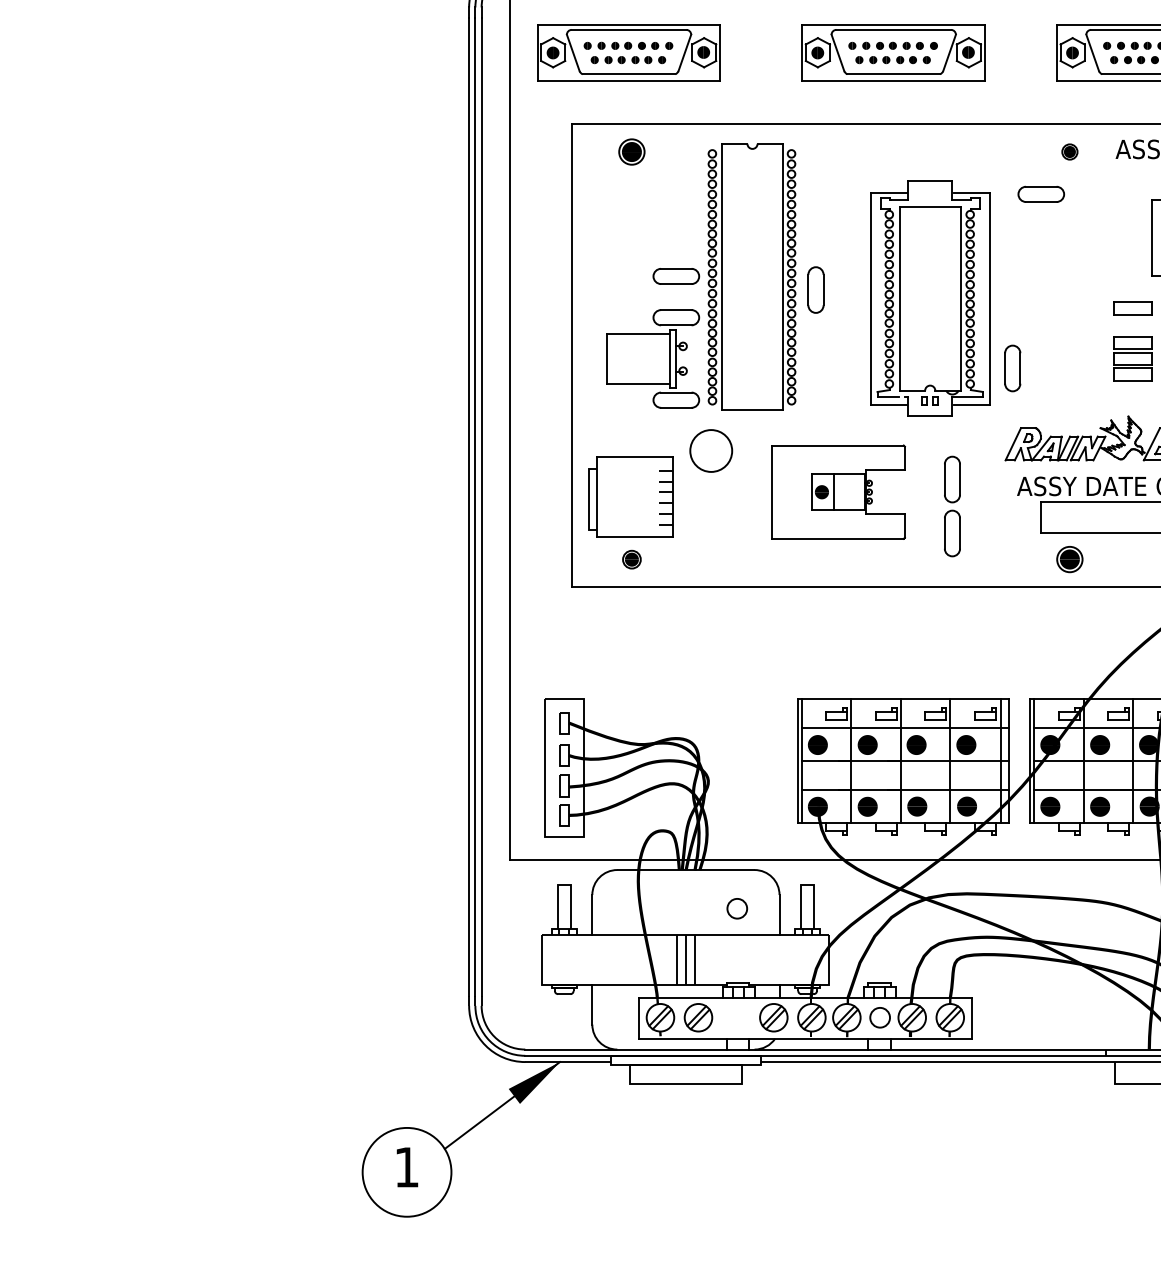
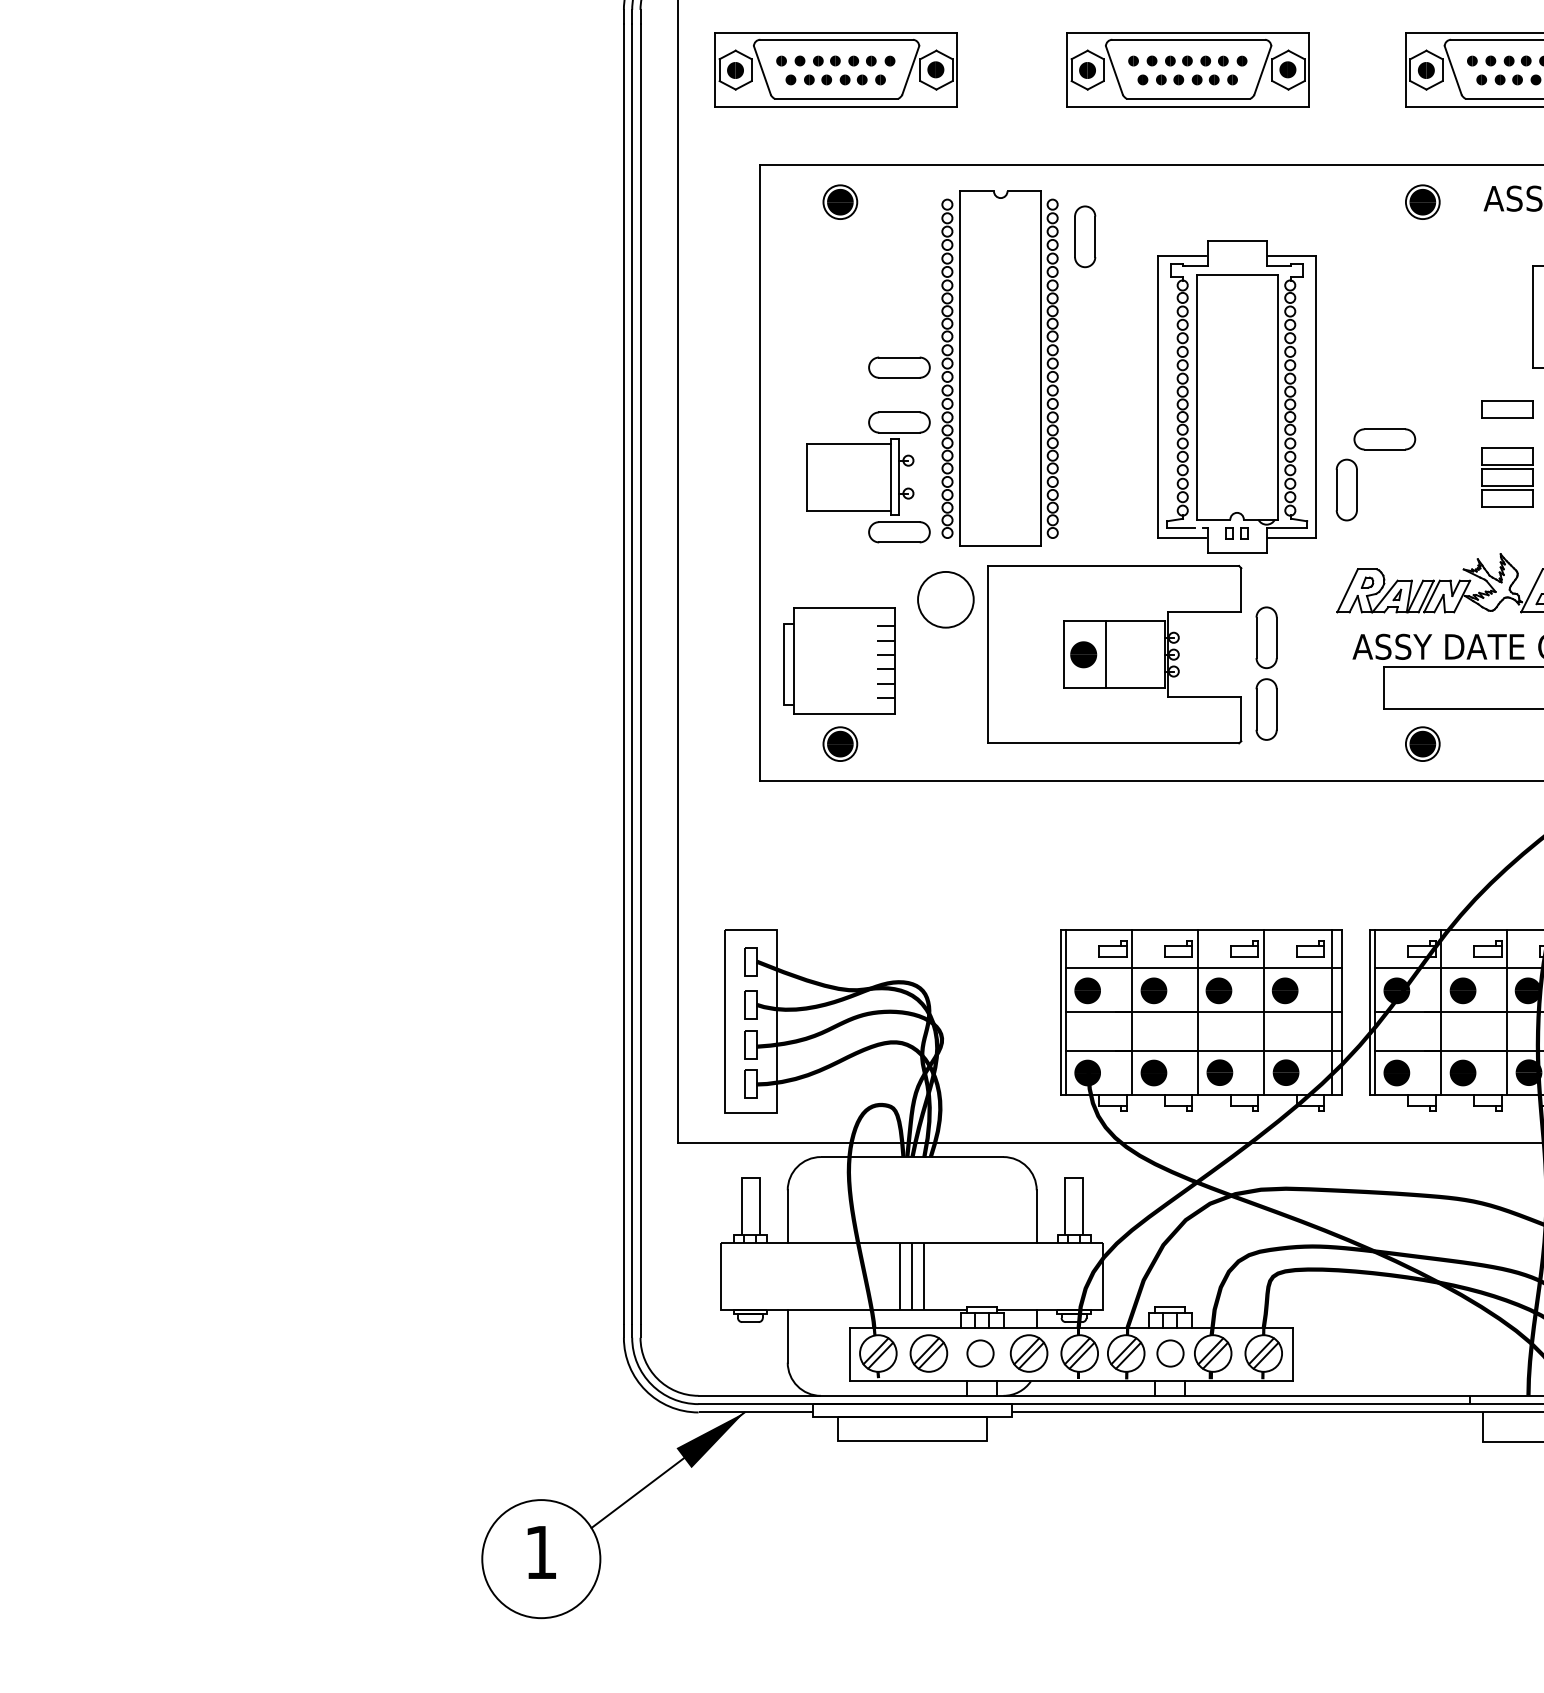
part: (1069, 151) -> (1422, 201), size x1.67
part: (1040, 193) -> (1383, 438), moved
part: (815, 289) -> (1084, 236), moved
part: (838, 491) -> (1115, 653), size x1.43
part: (631, 559) -> (839, 744), size x1.43
circle: (737, 908) -> (980, 1353), moved

